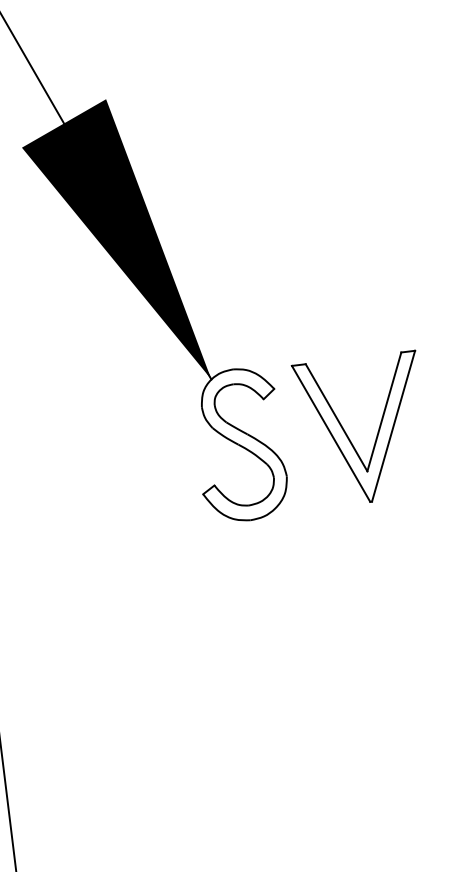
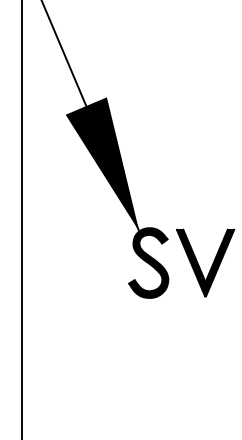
fill: (362, 428) -> (205, 262), added
fill: (239, 445) -> (148, 263), added

